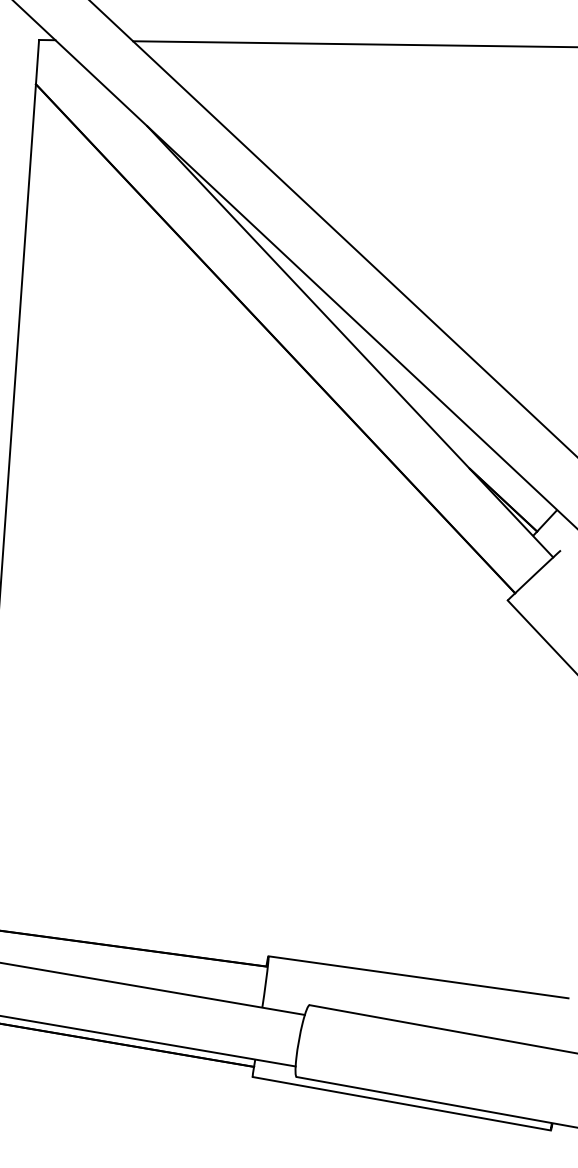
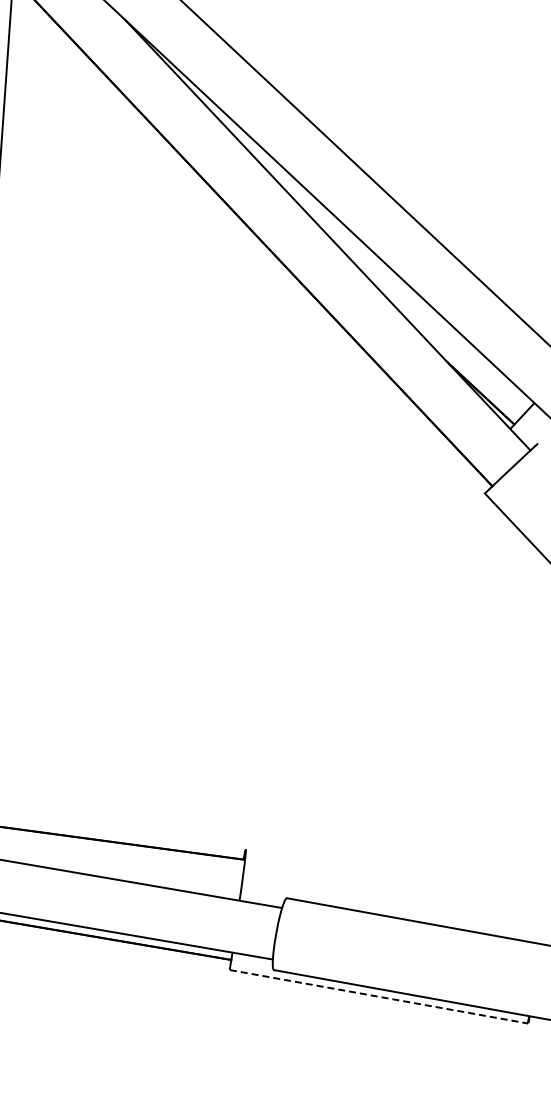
line: (418, 977) -> (395, 870), removed
line: (402, 1103) -> (379, 996), solid -> dashed

